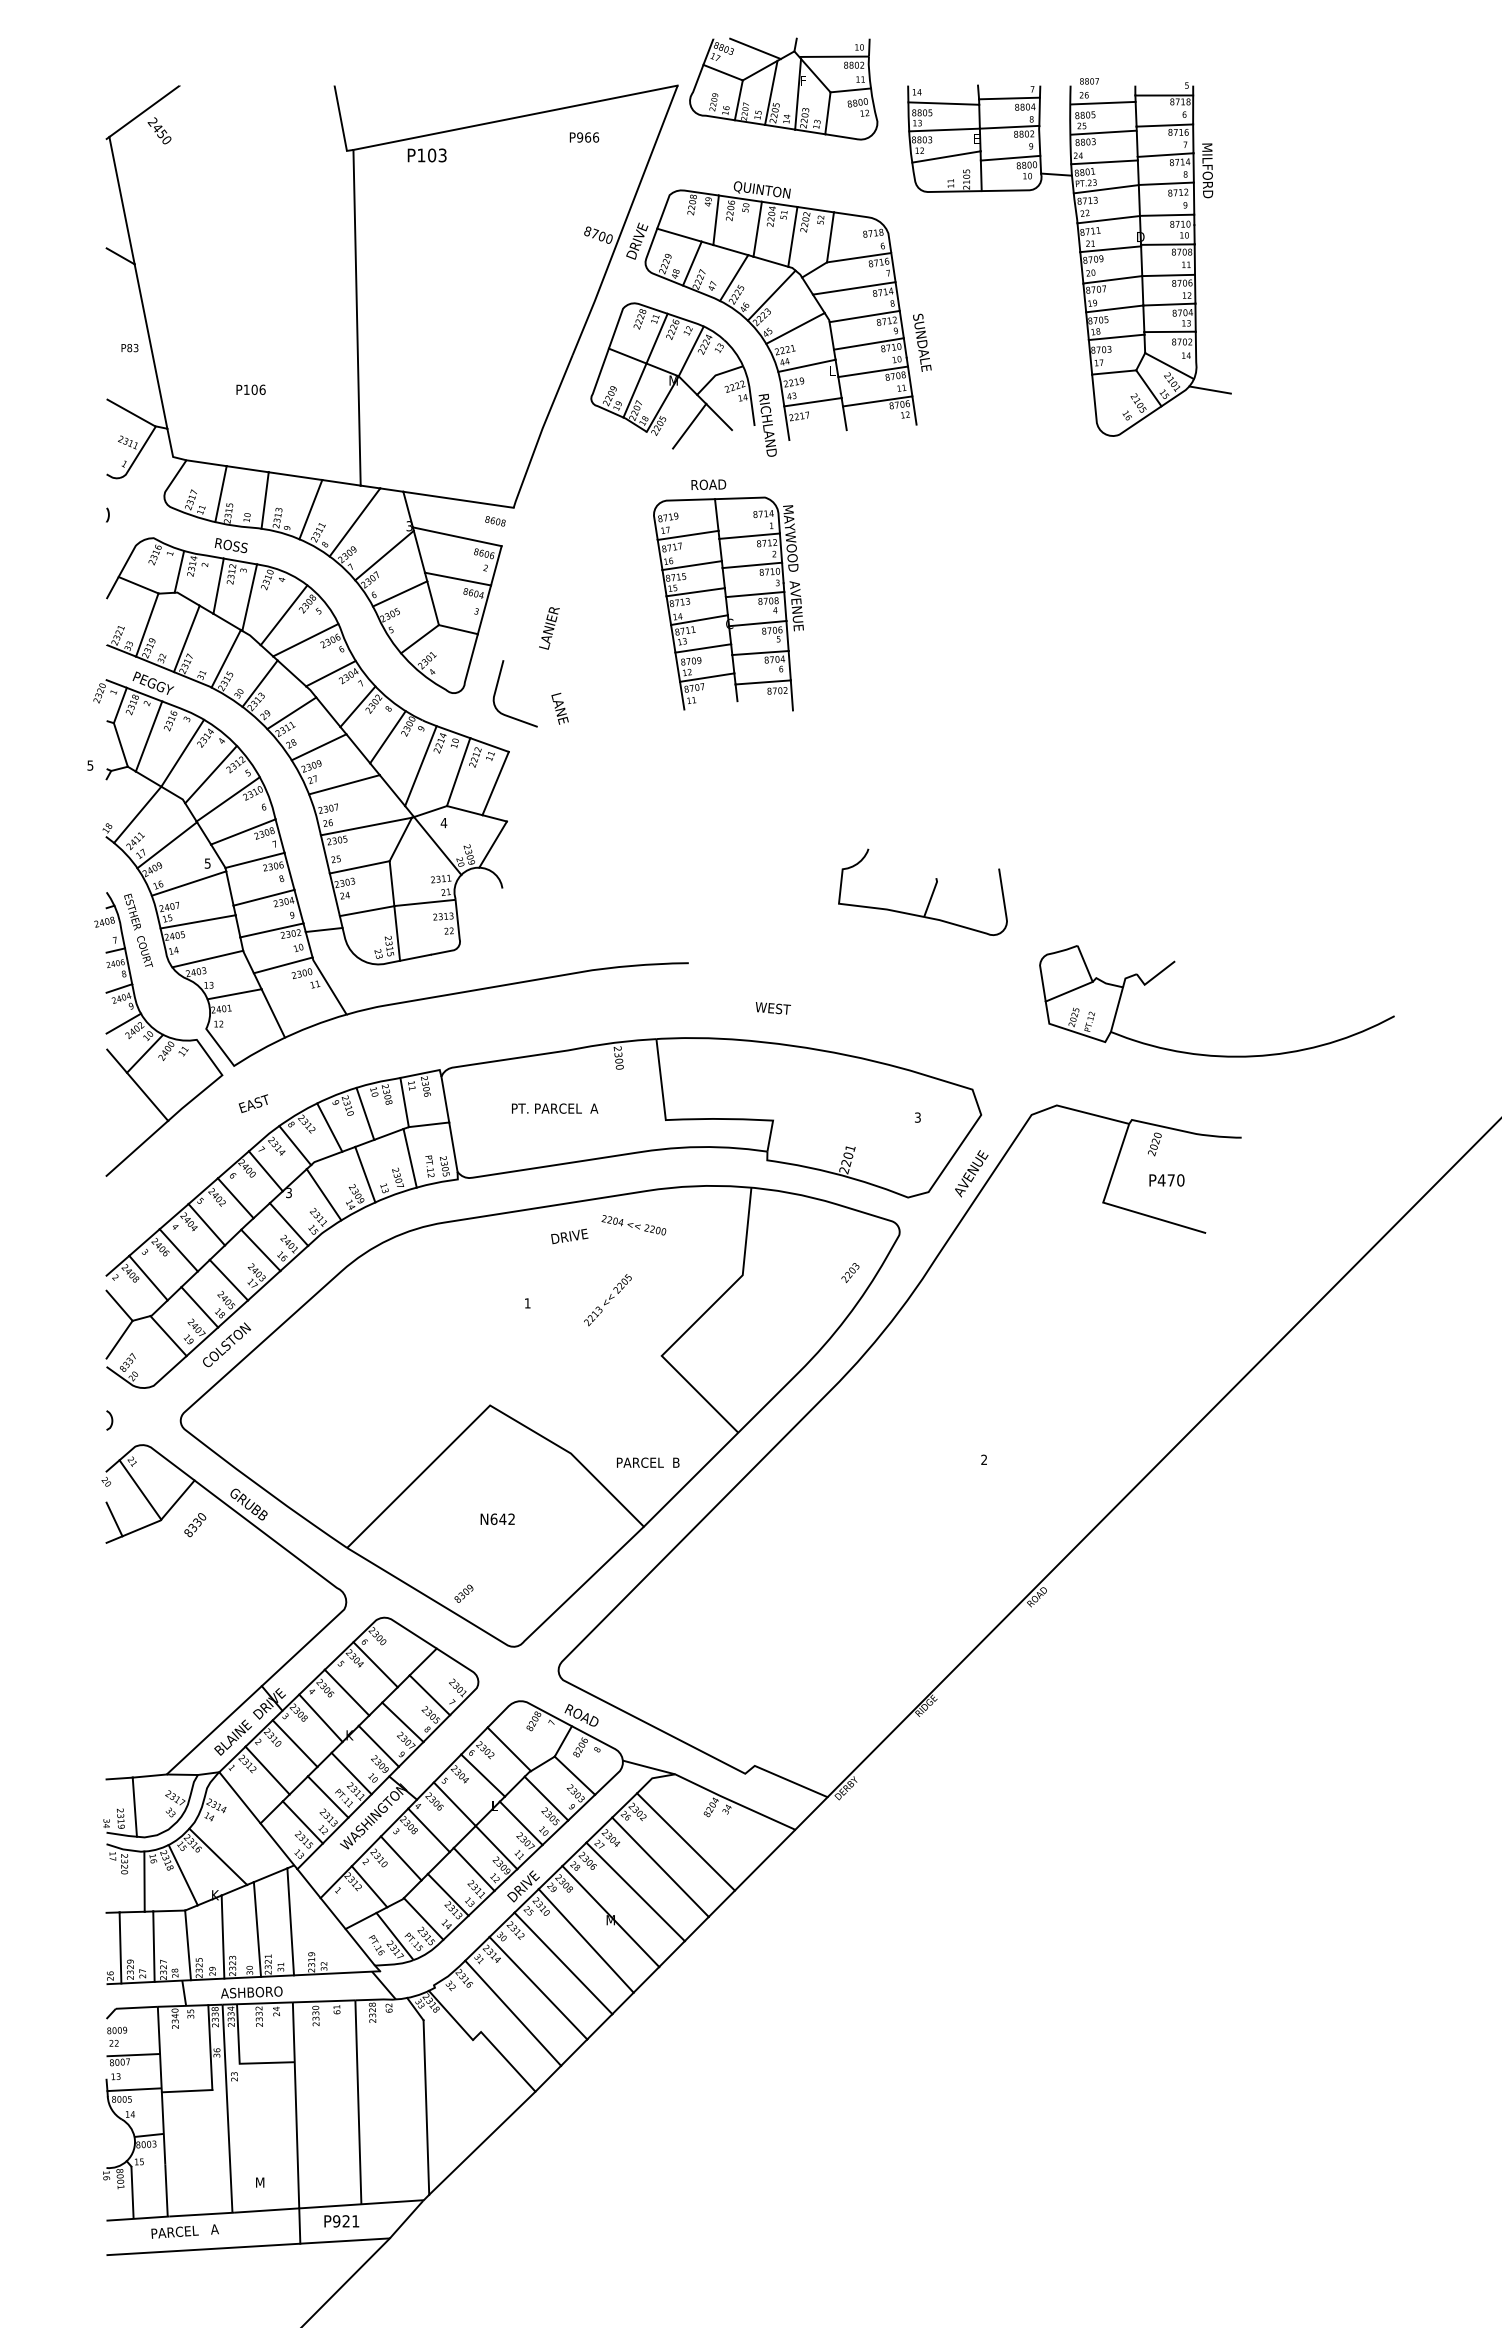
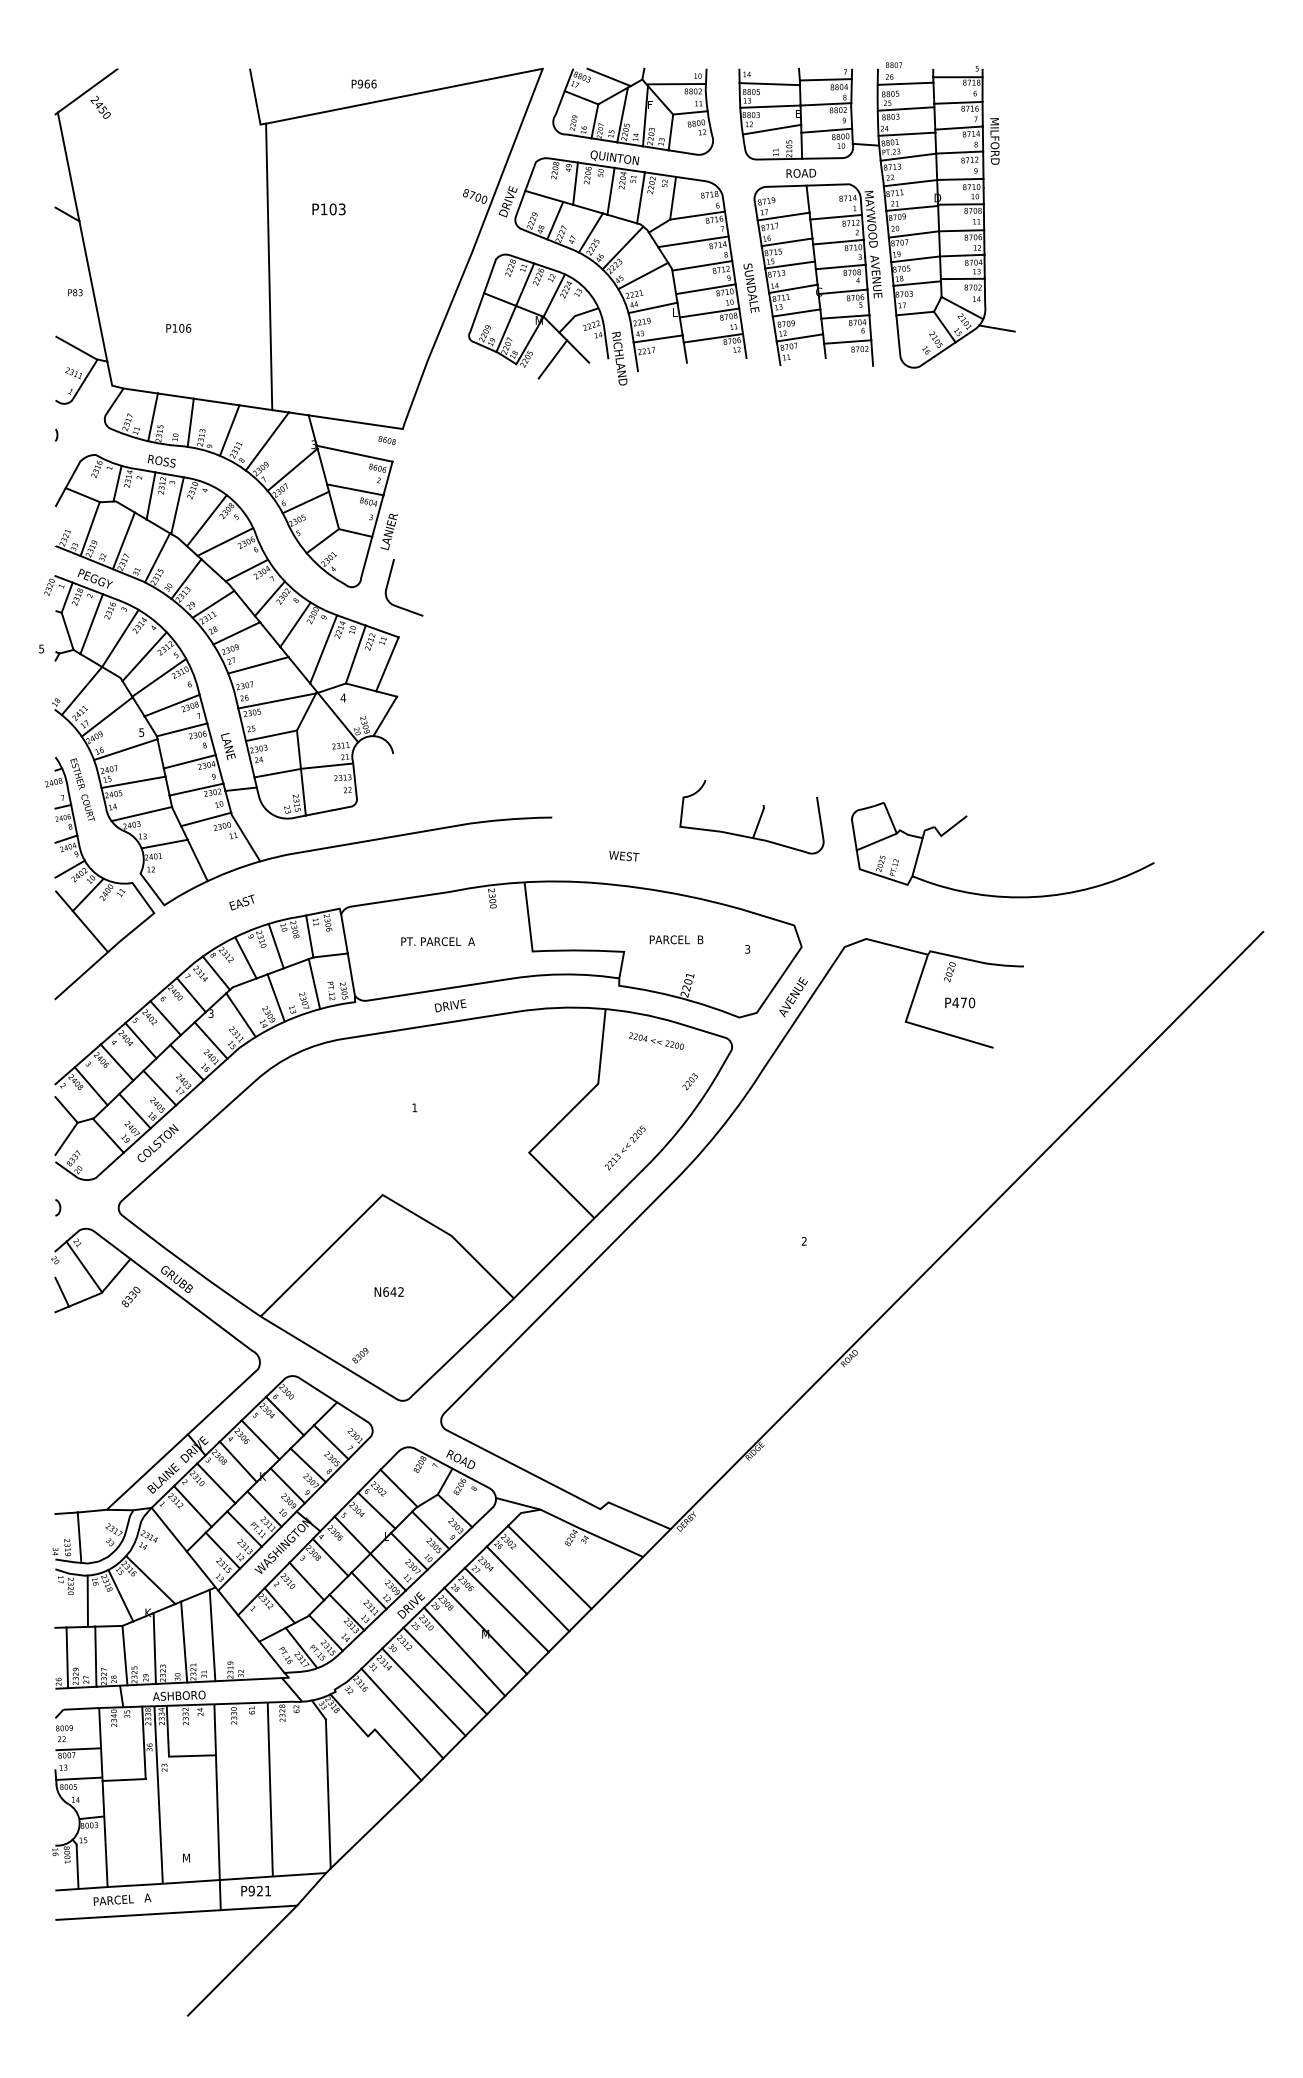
part: (782, 88) -> (632, 111), moved
text: (583, 136) -> (363, 83), moved
text: (426, 155) -> (328, 209), moved
part: (727, 595) -> (817, 267), moved
text: (548, 627) -> (388, 531), moved
text: (560, 708) -> (228, 746), moved
part: (930, 895) -> (758, 819), moved
text: (253, 1103) -> (241, 902), moved
text: (634, 1224) -> (656, 1040), moved
text: (569, 1236) -> (450, 1005), moved
text: (607, 1299) -> (624, 1147), moved
text: (648, 1462) -> (676, 939), moved

